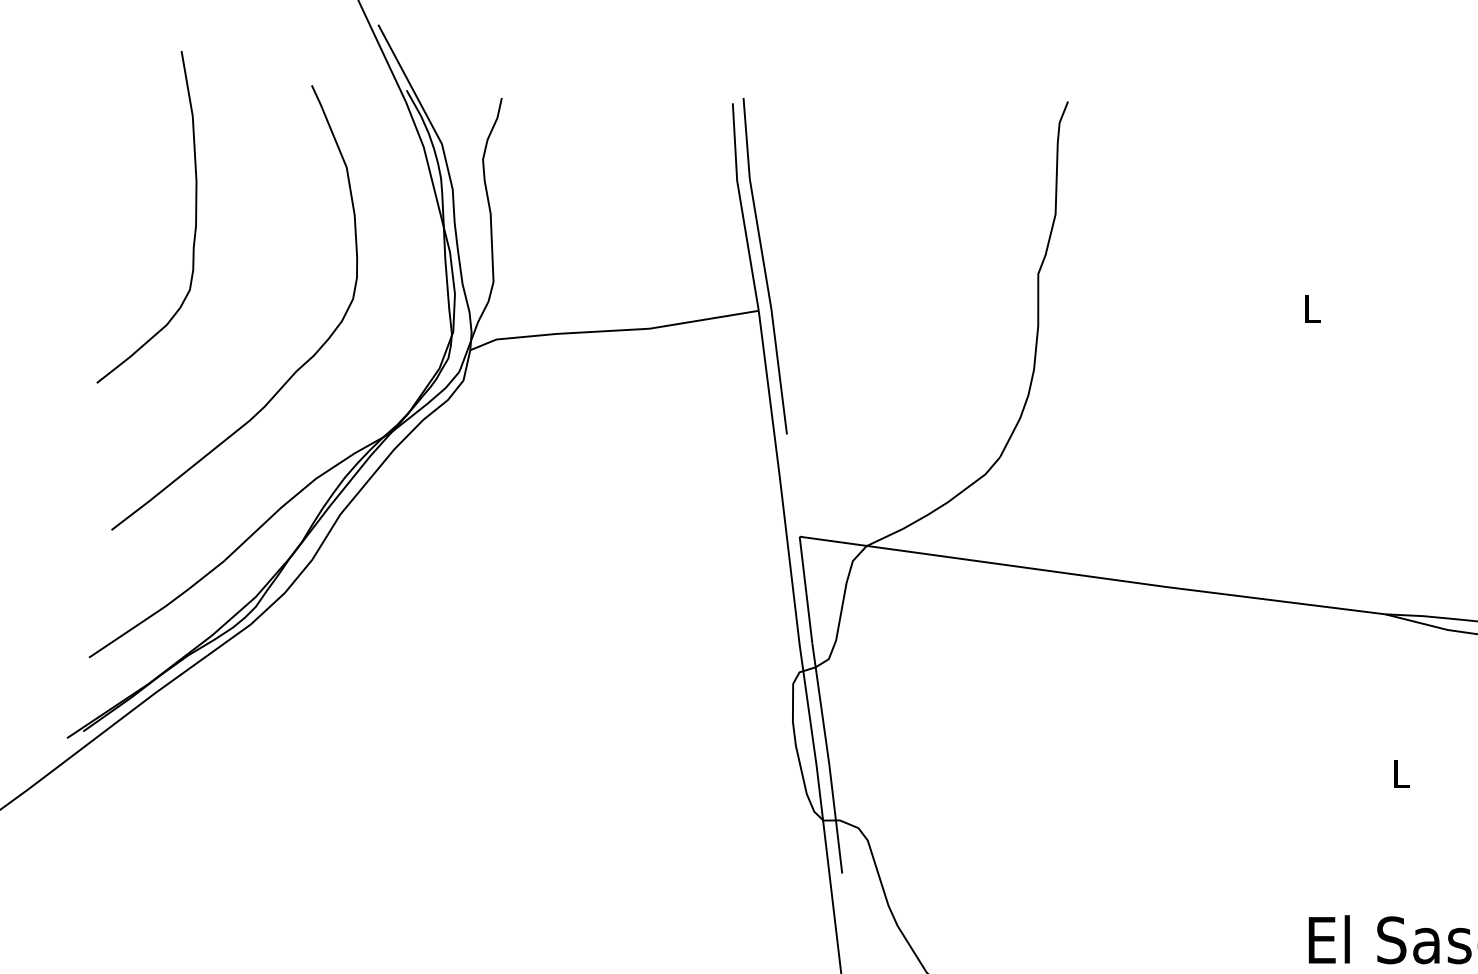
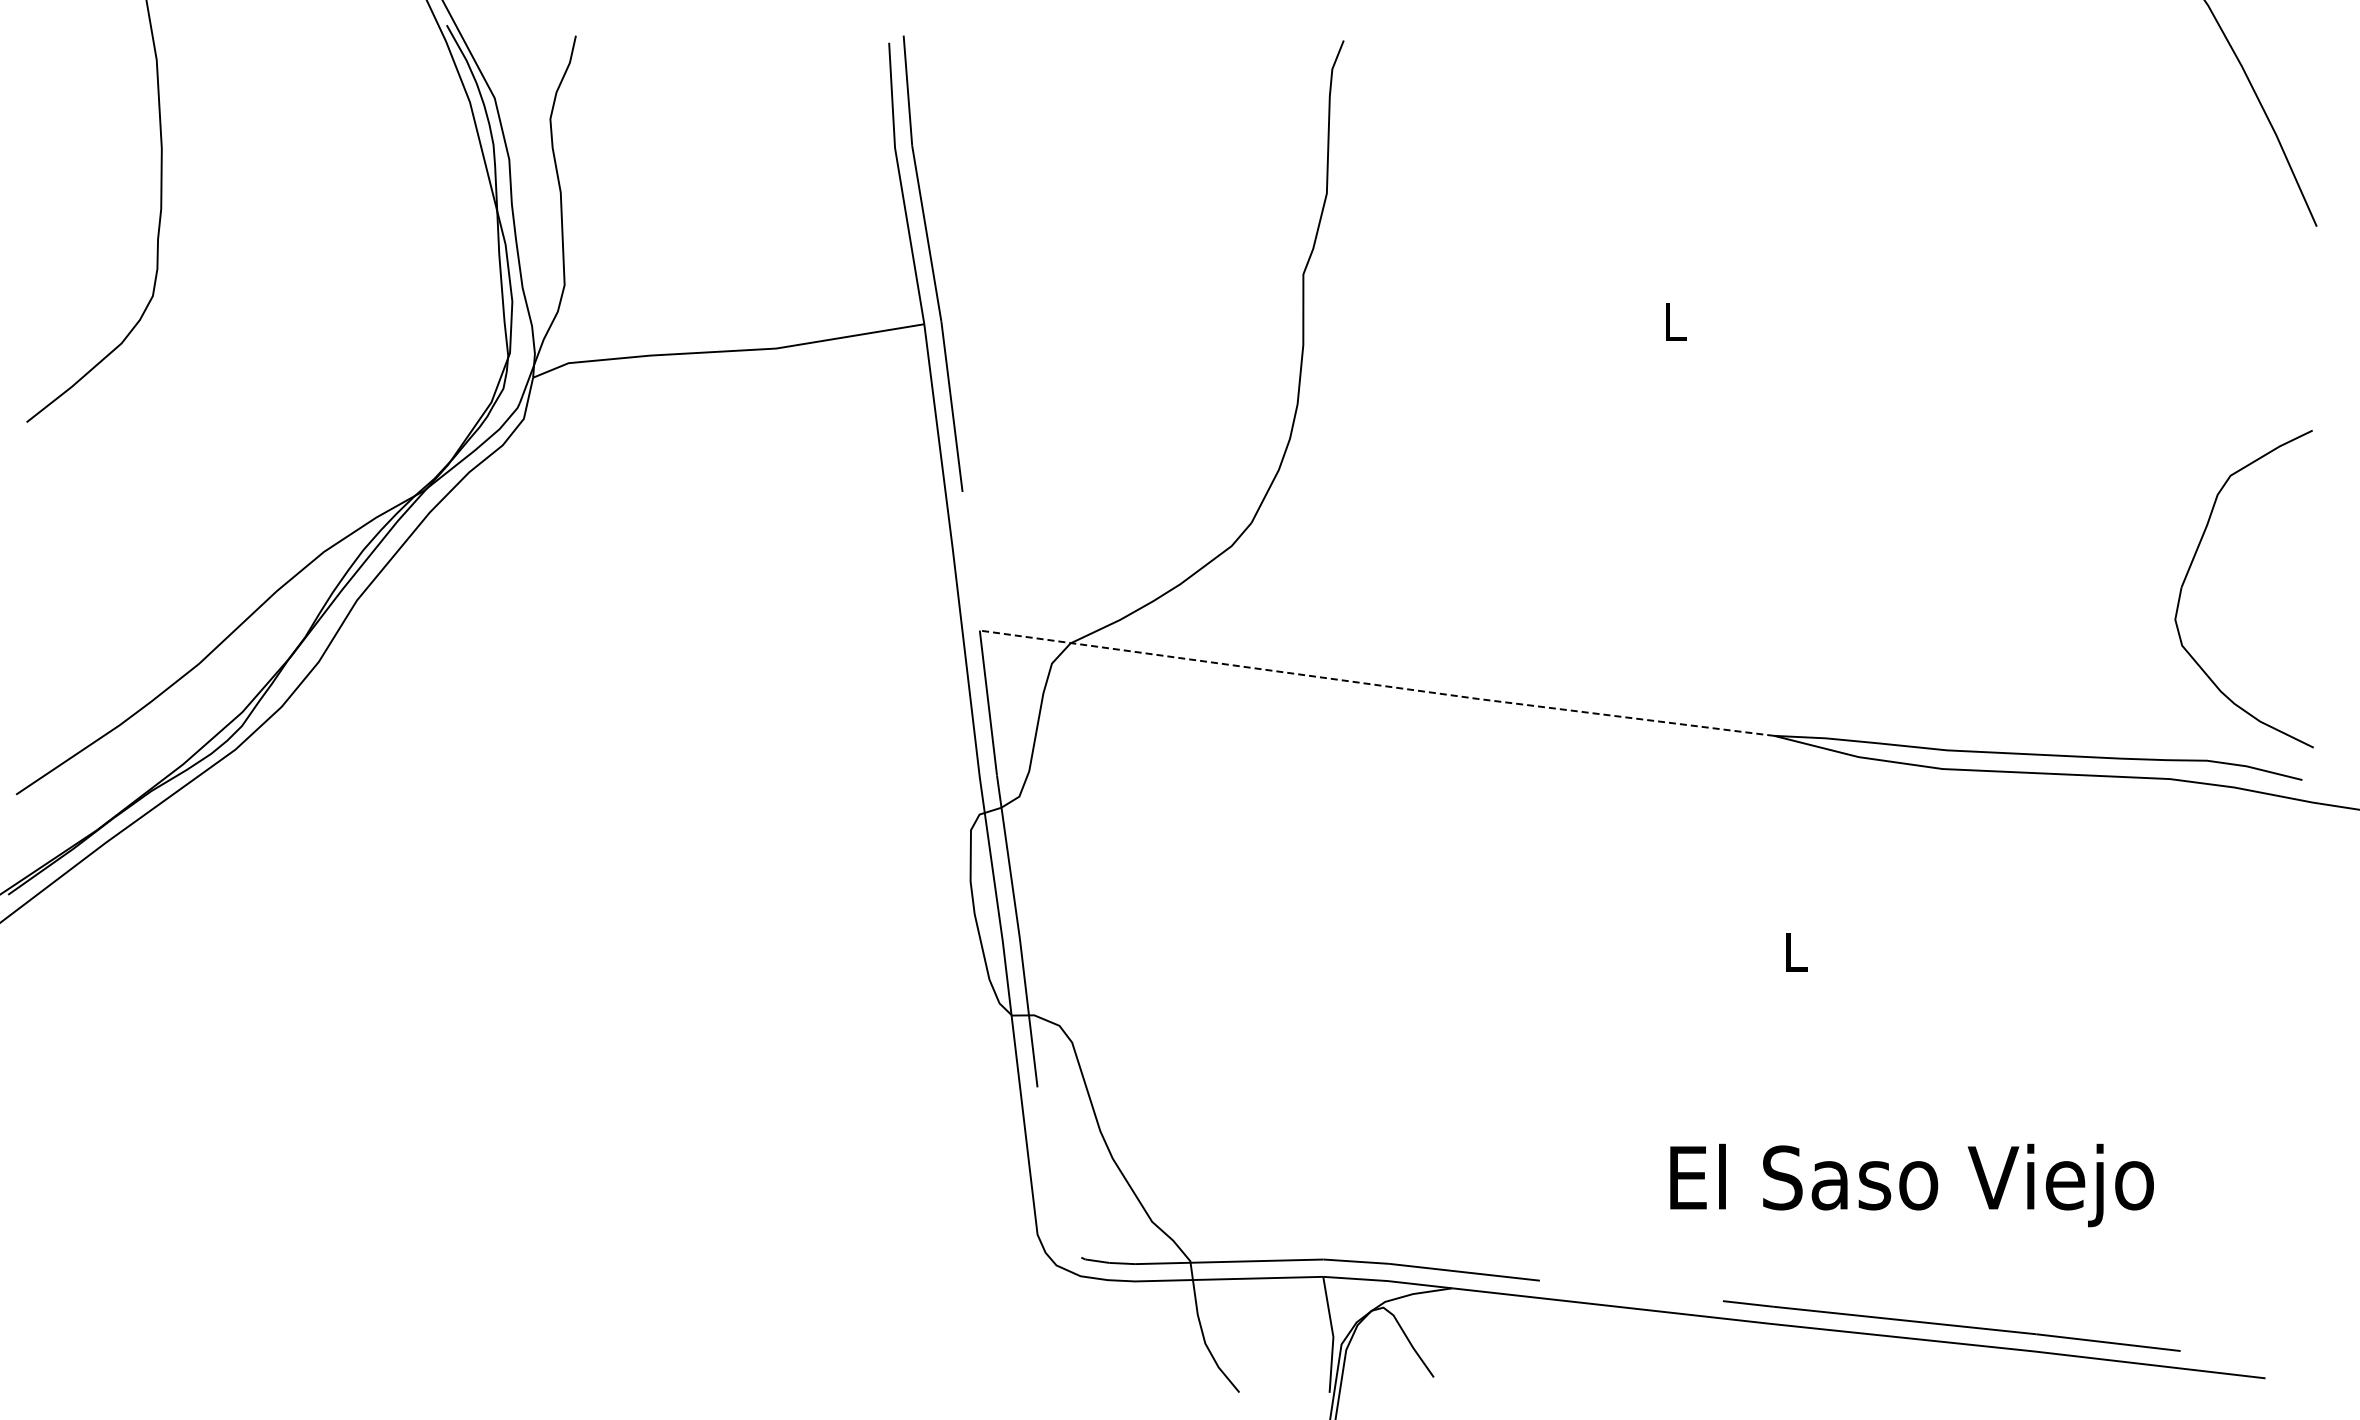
curve: (295, 370) -> (296, 405), removed
line: (1092, 577) -> (1377, 685), solid -> dashed

